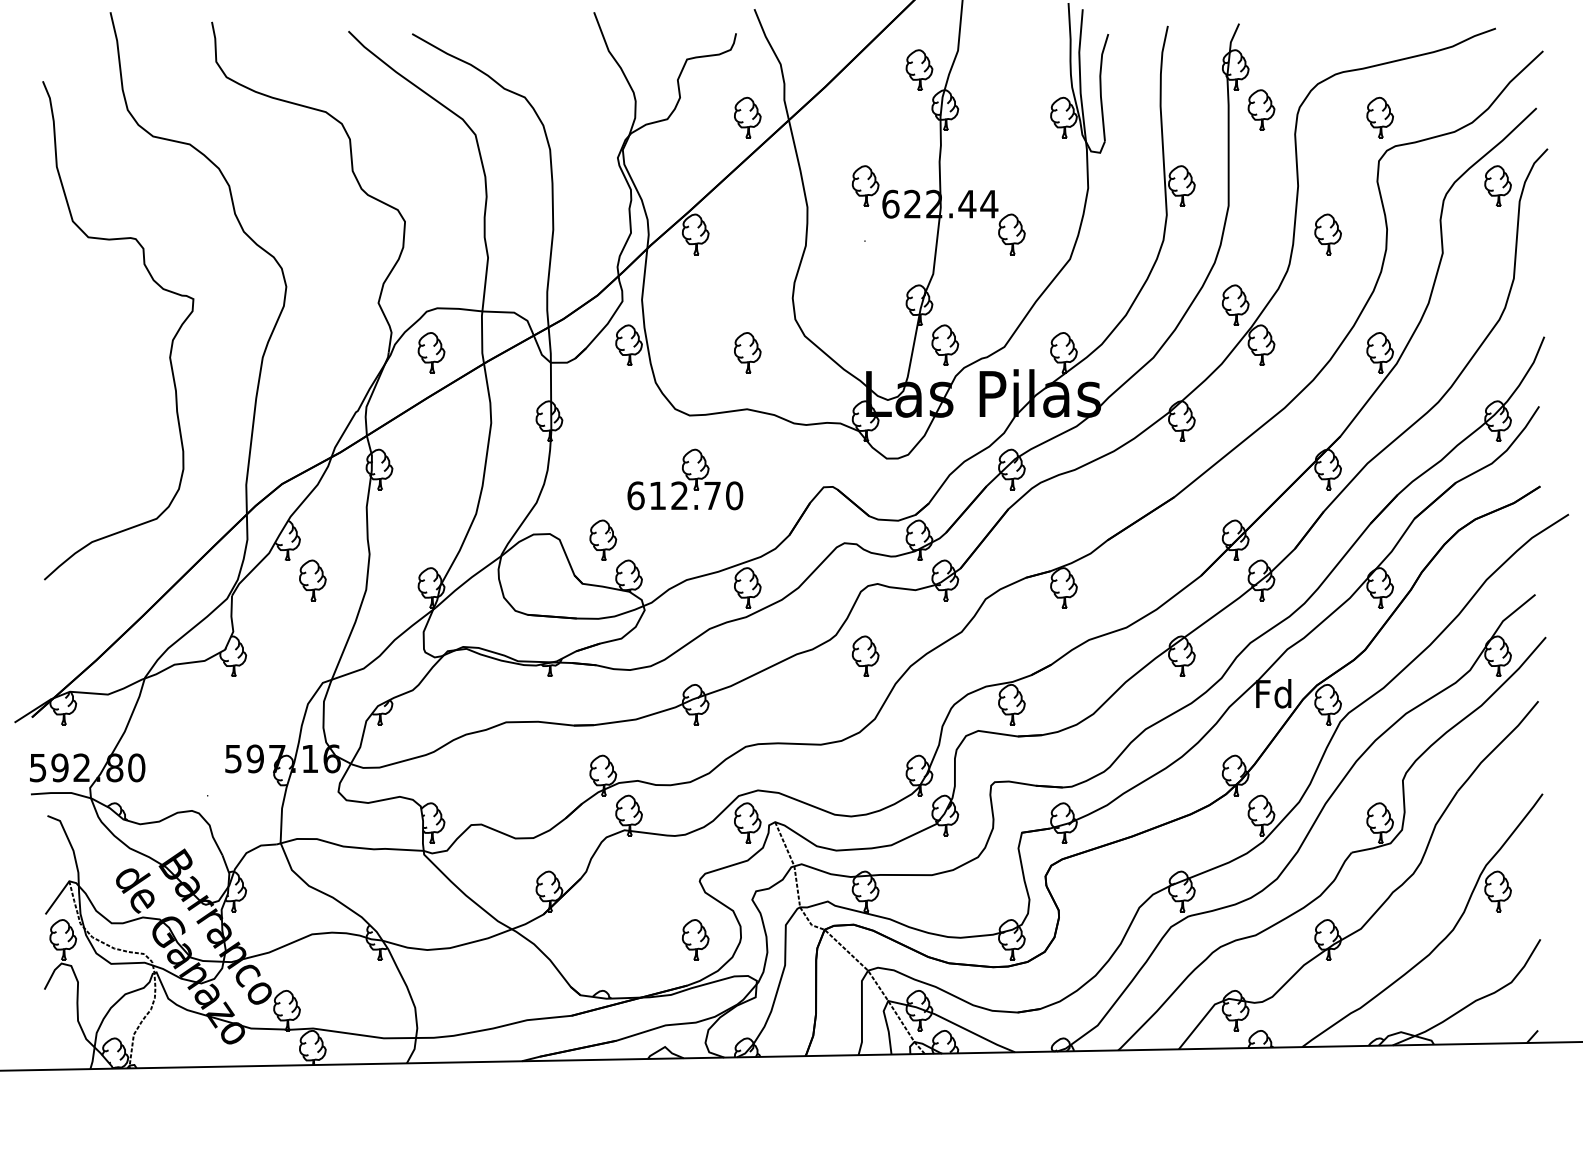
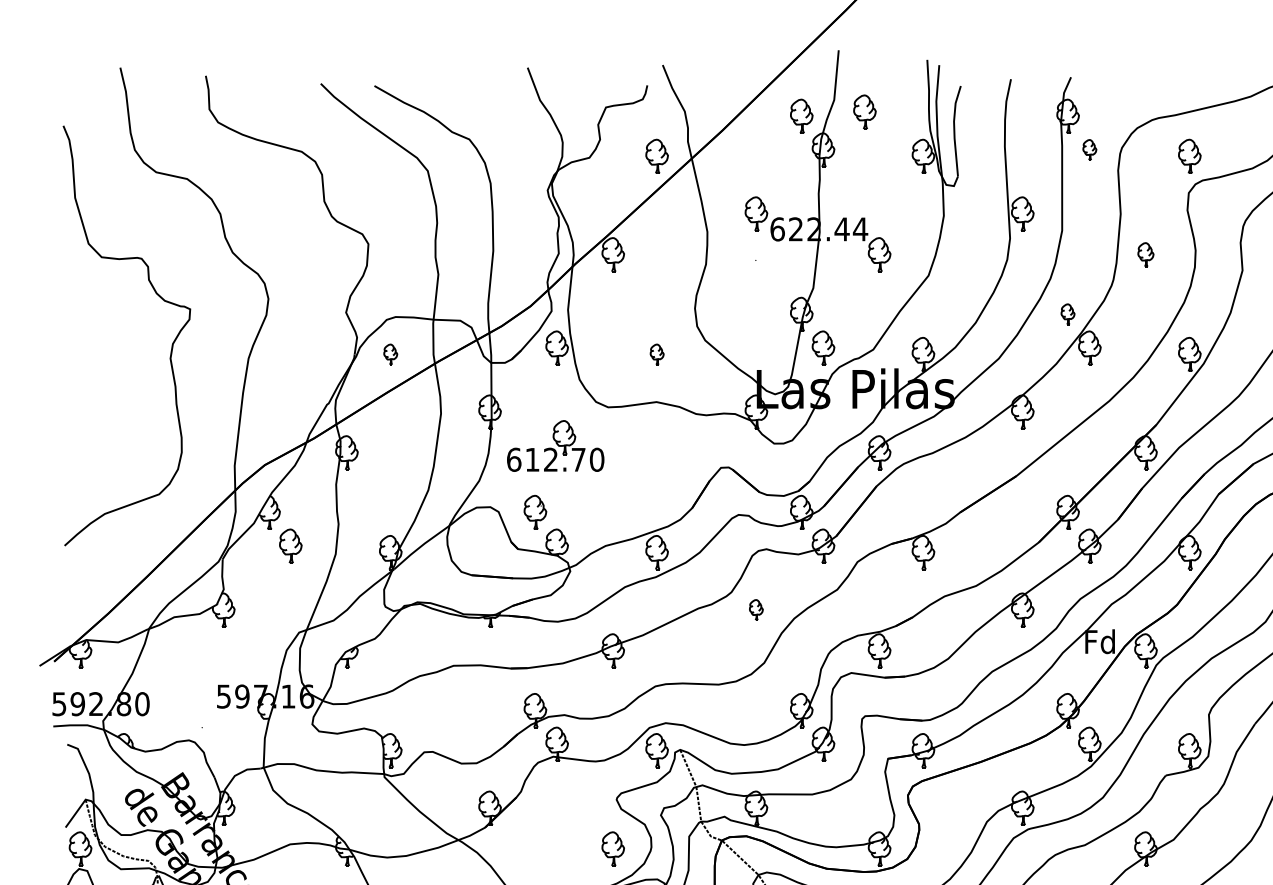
part: (994, 64) -> (864, 111), added
part: (1261, 109) -> (1089, 149), size x0.6
part: (1327, 234) -> (1145, 254), size x0.7
part: (1235, 304) -> (1067, 313), size x0.6
part: (431, 352) -> (390, 354), size x0.6
part: (747, 352) -> (656, 354), size x0.6
part: (685, 479) -> (555, 446), moved
part: (865, 655) -> (756, 609), size x0.6

